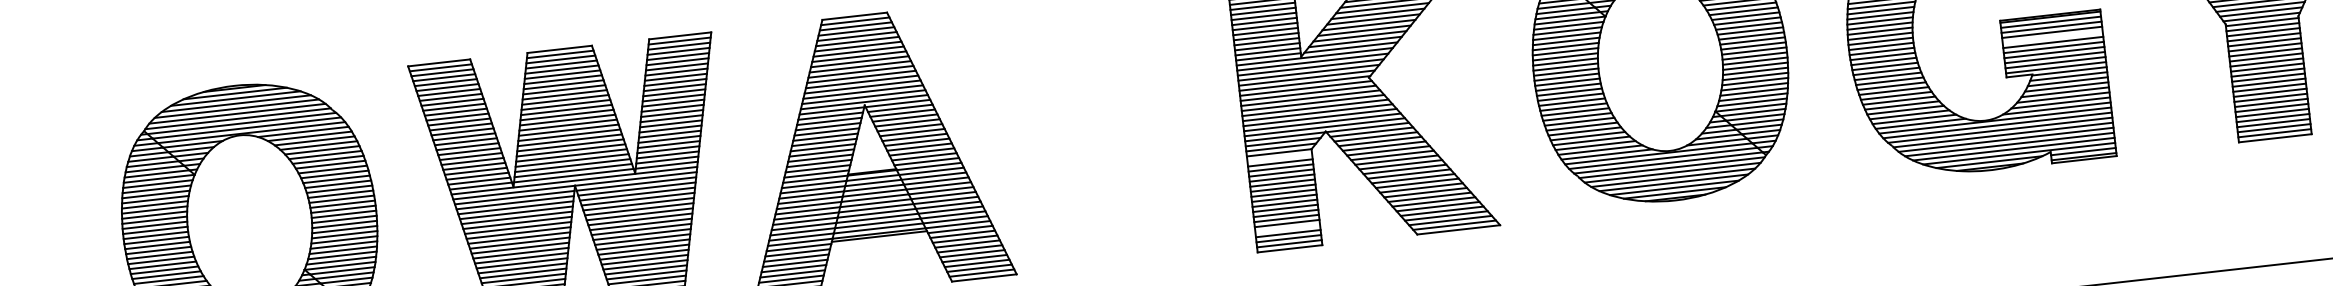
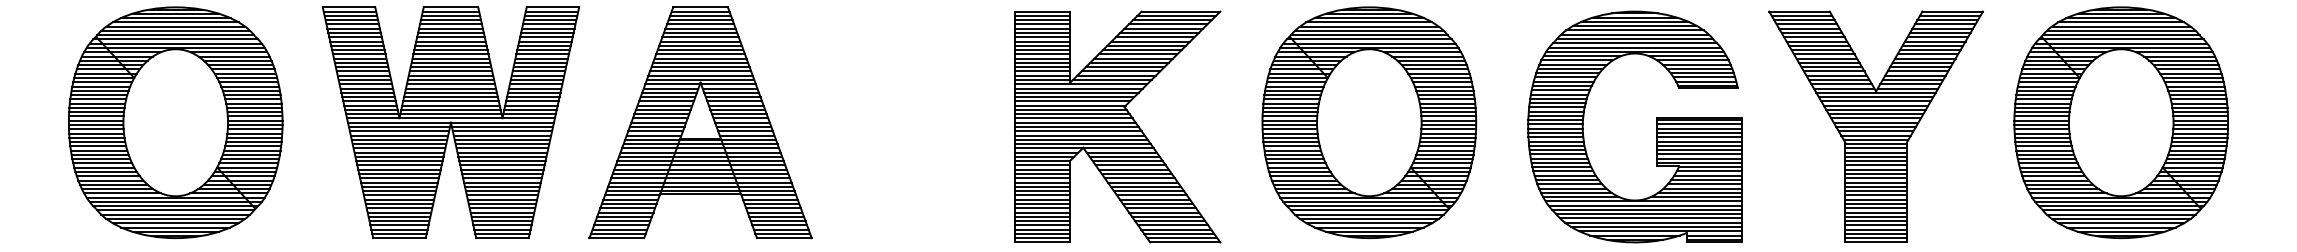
line: (2052, 37) -> (1699, 137), added
line: (1279, 157) -> (1042, 165), added
line: (1287, 228) -> (1042, 225), added

